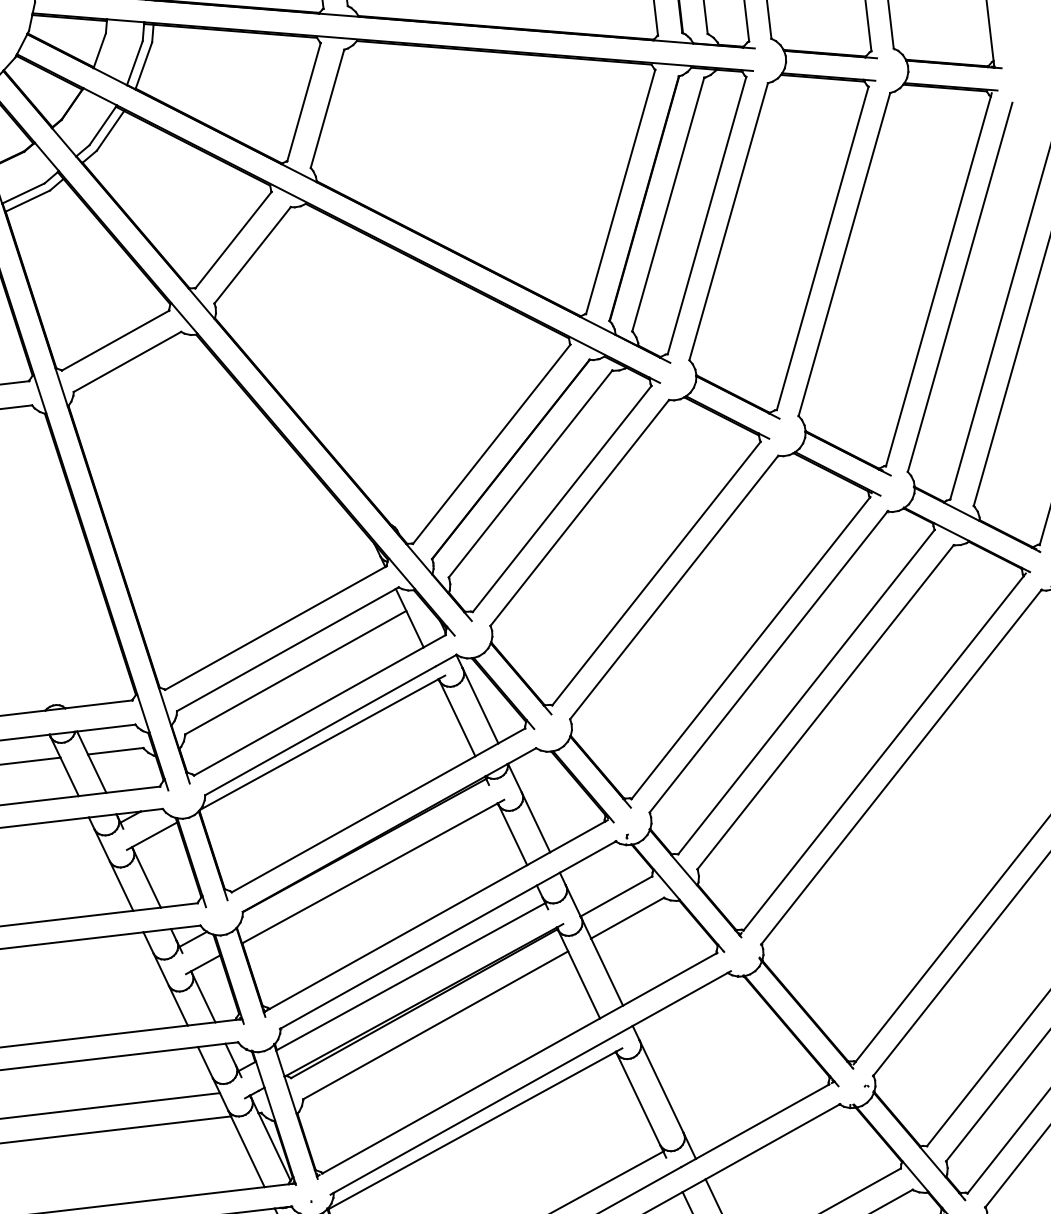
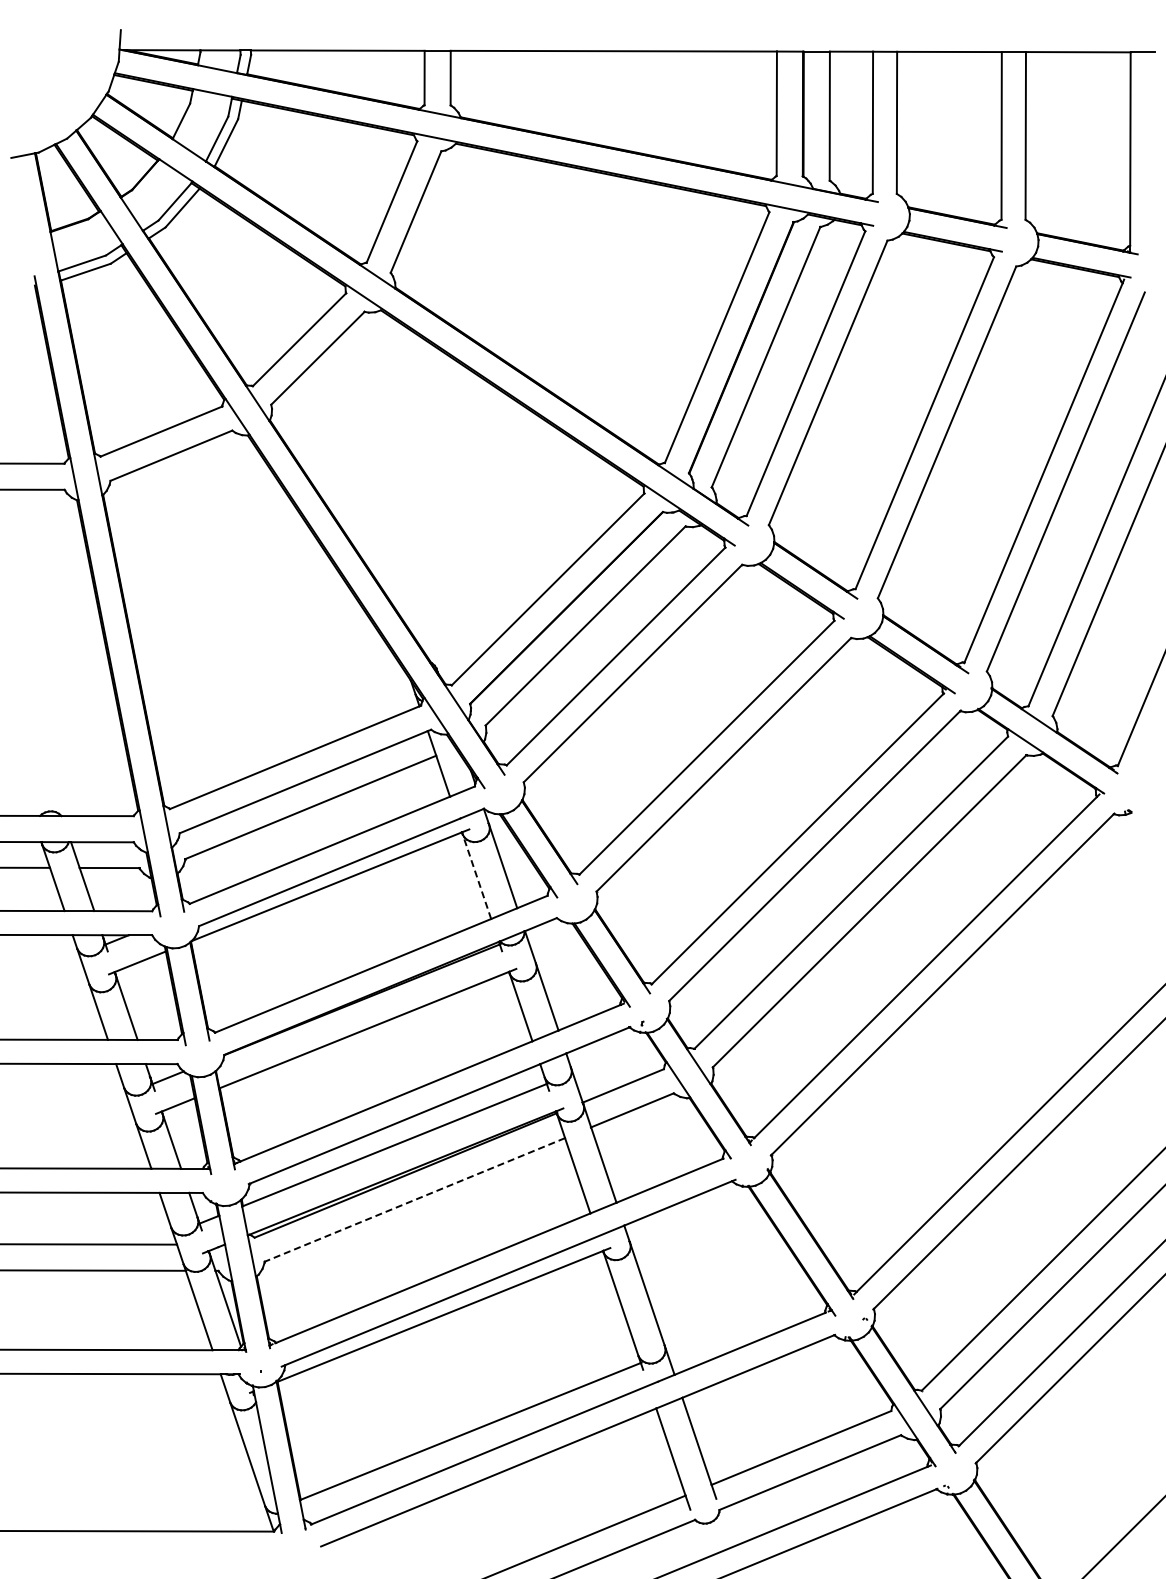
line: (457, 718) -> (476, 876), solid -> dashed
line: (435, 1025) -> (414, 1200), solid -> dashed

